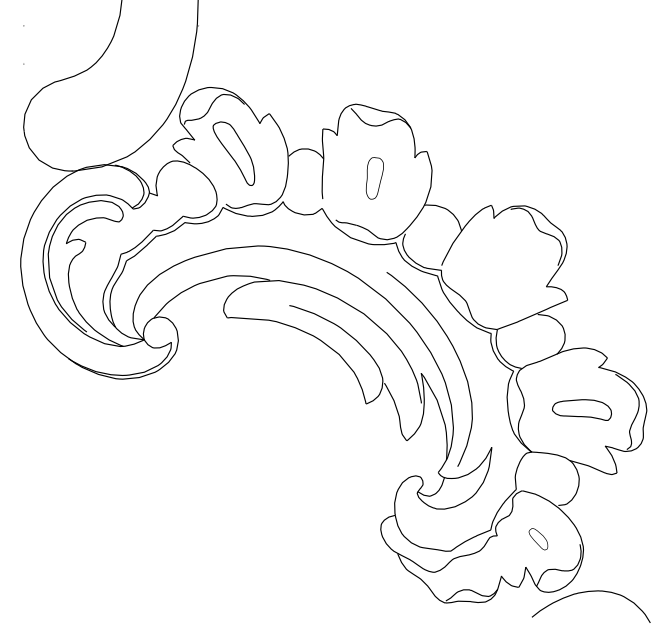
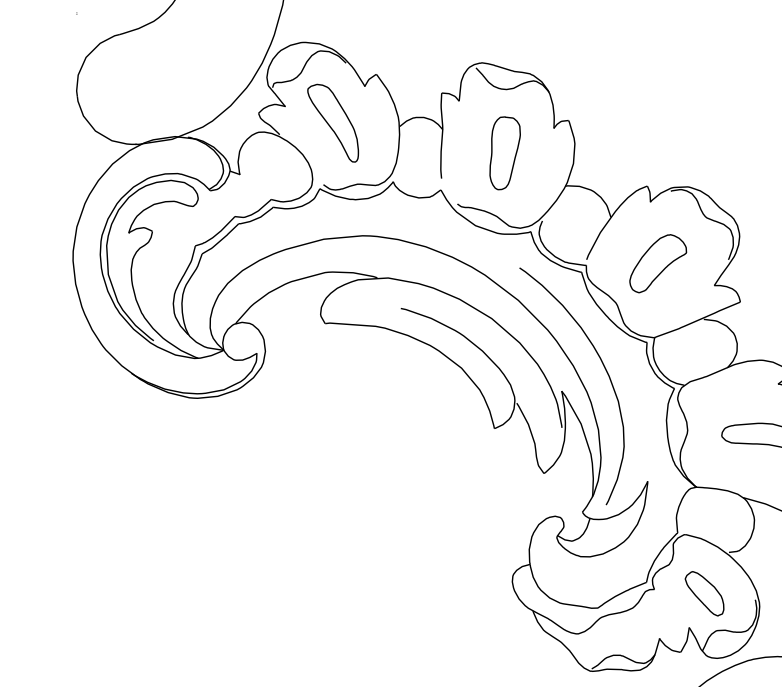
part: (374, 178) -> (504, 153), size x1.43
part: (499, 268) -> (657, 263), added
part: (538, 538) -> (704, 592), size x1.67

